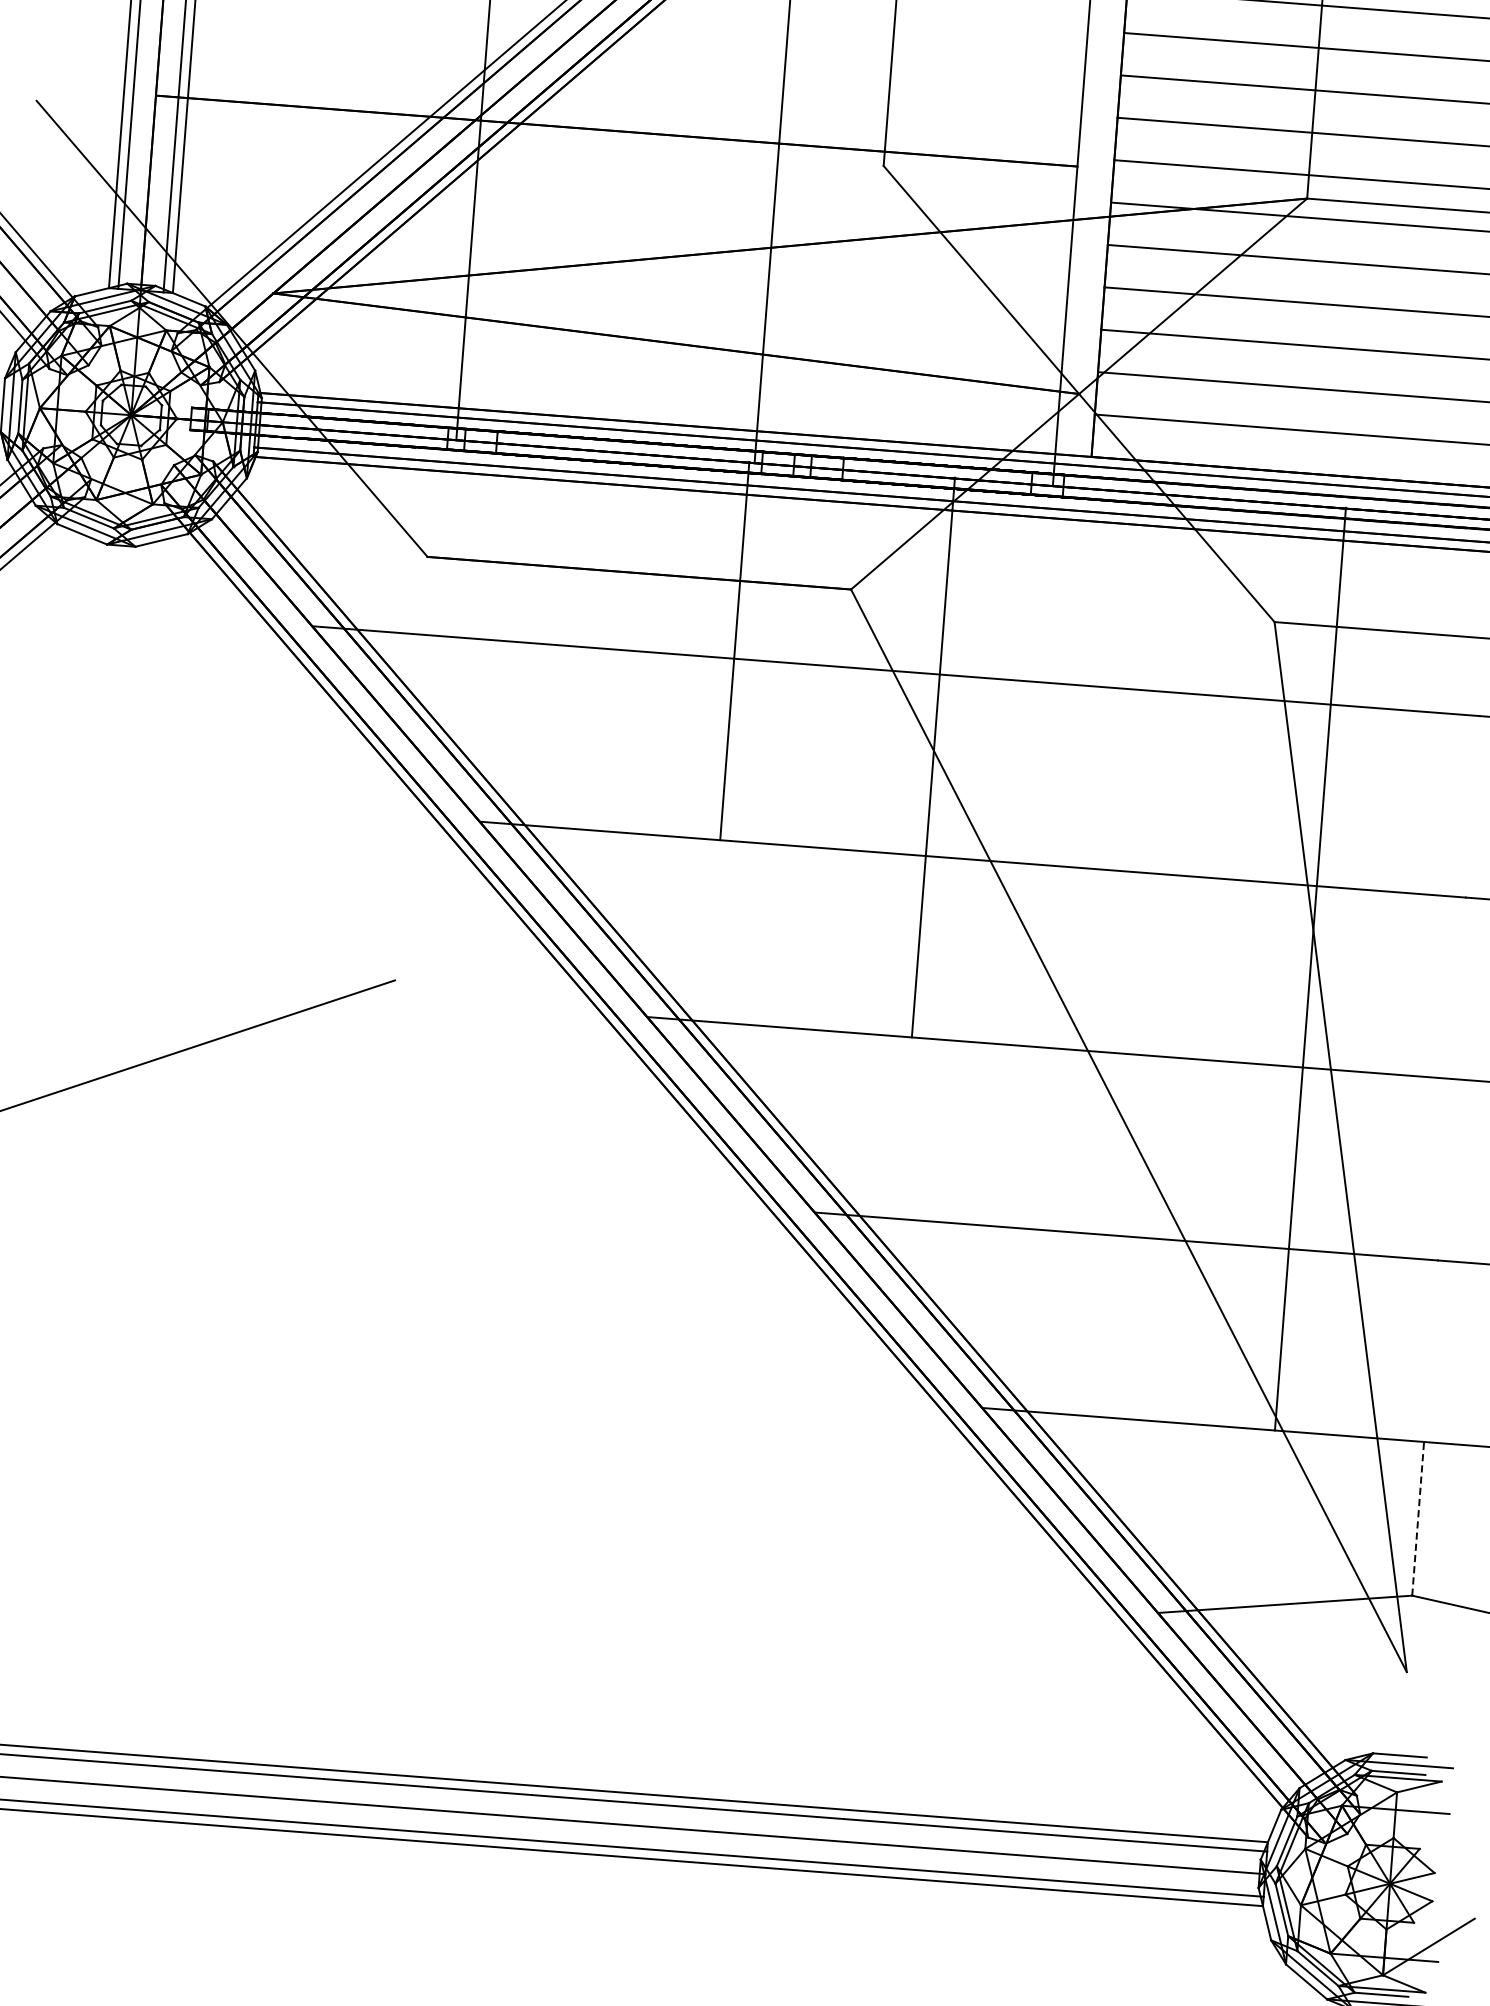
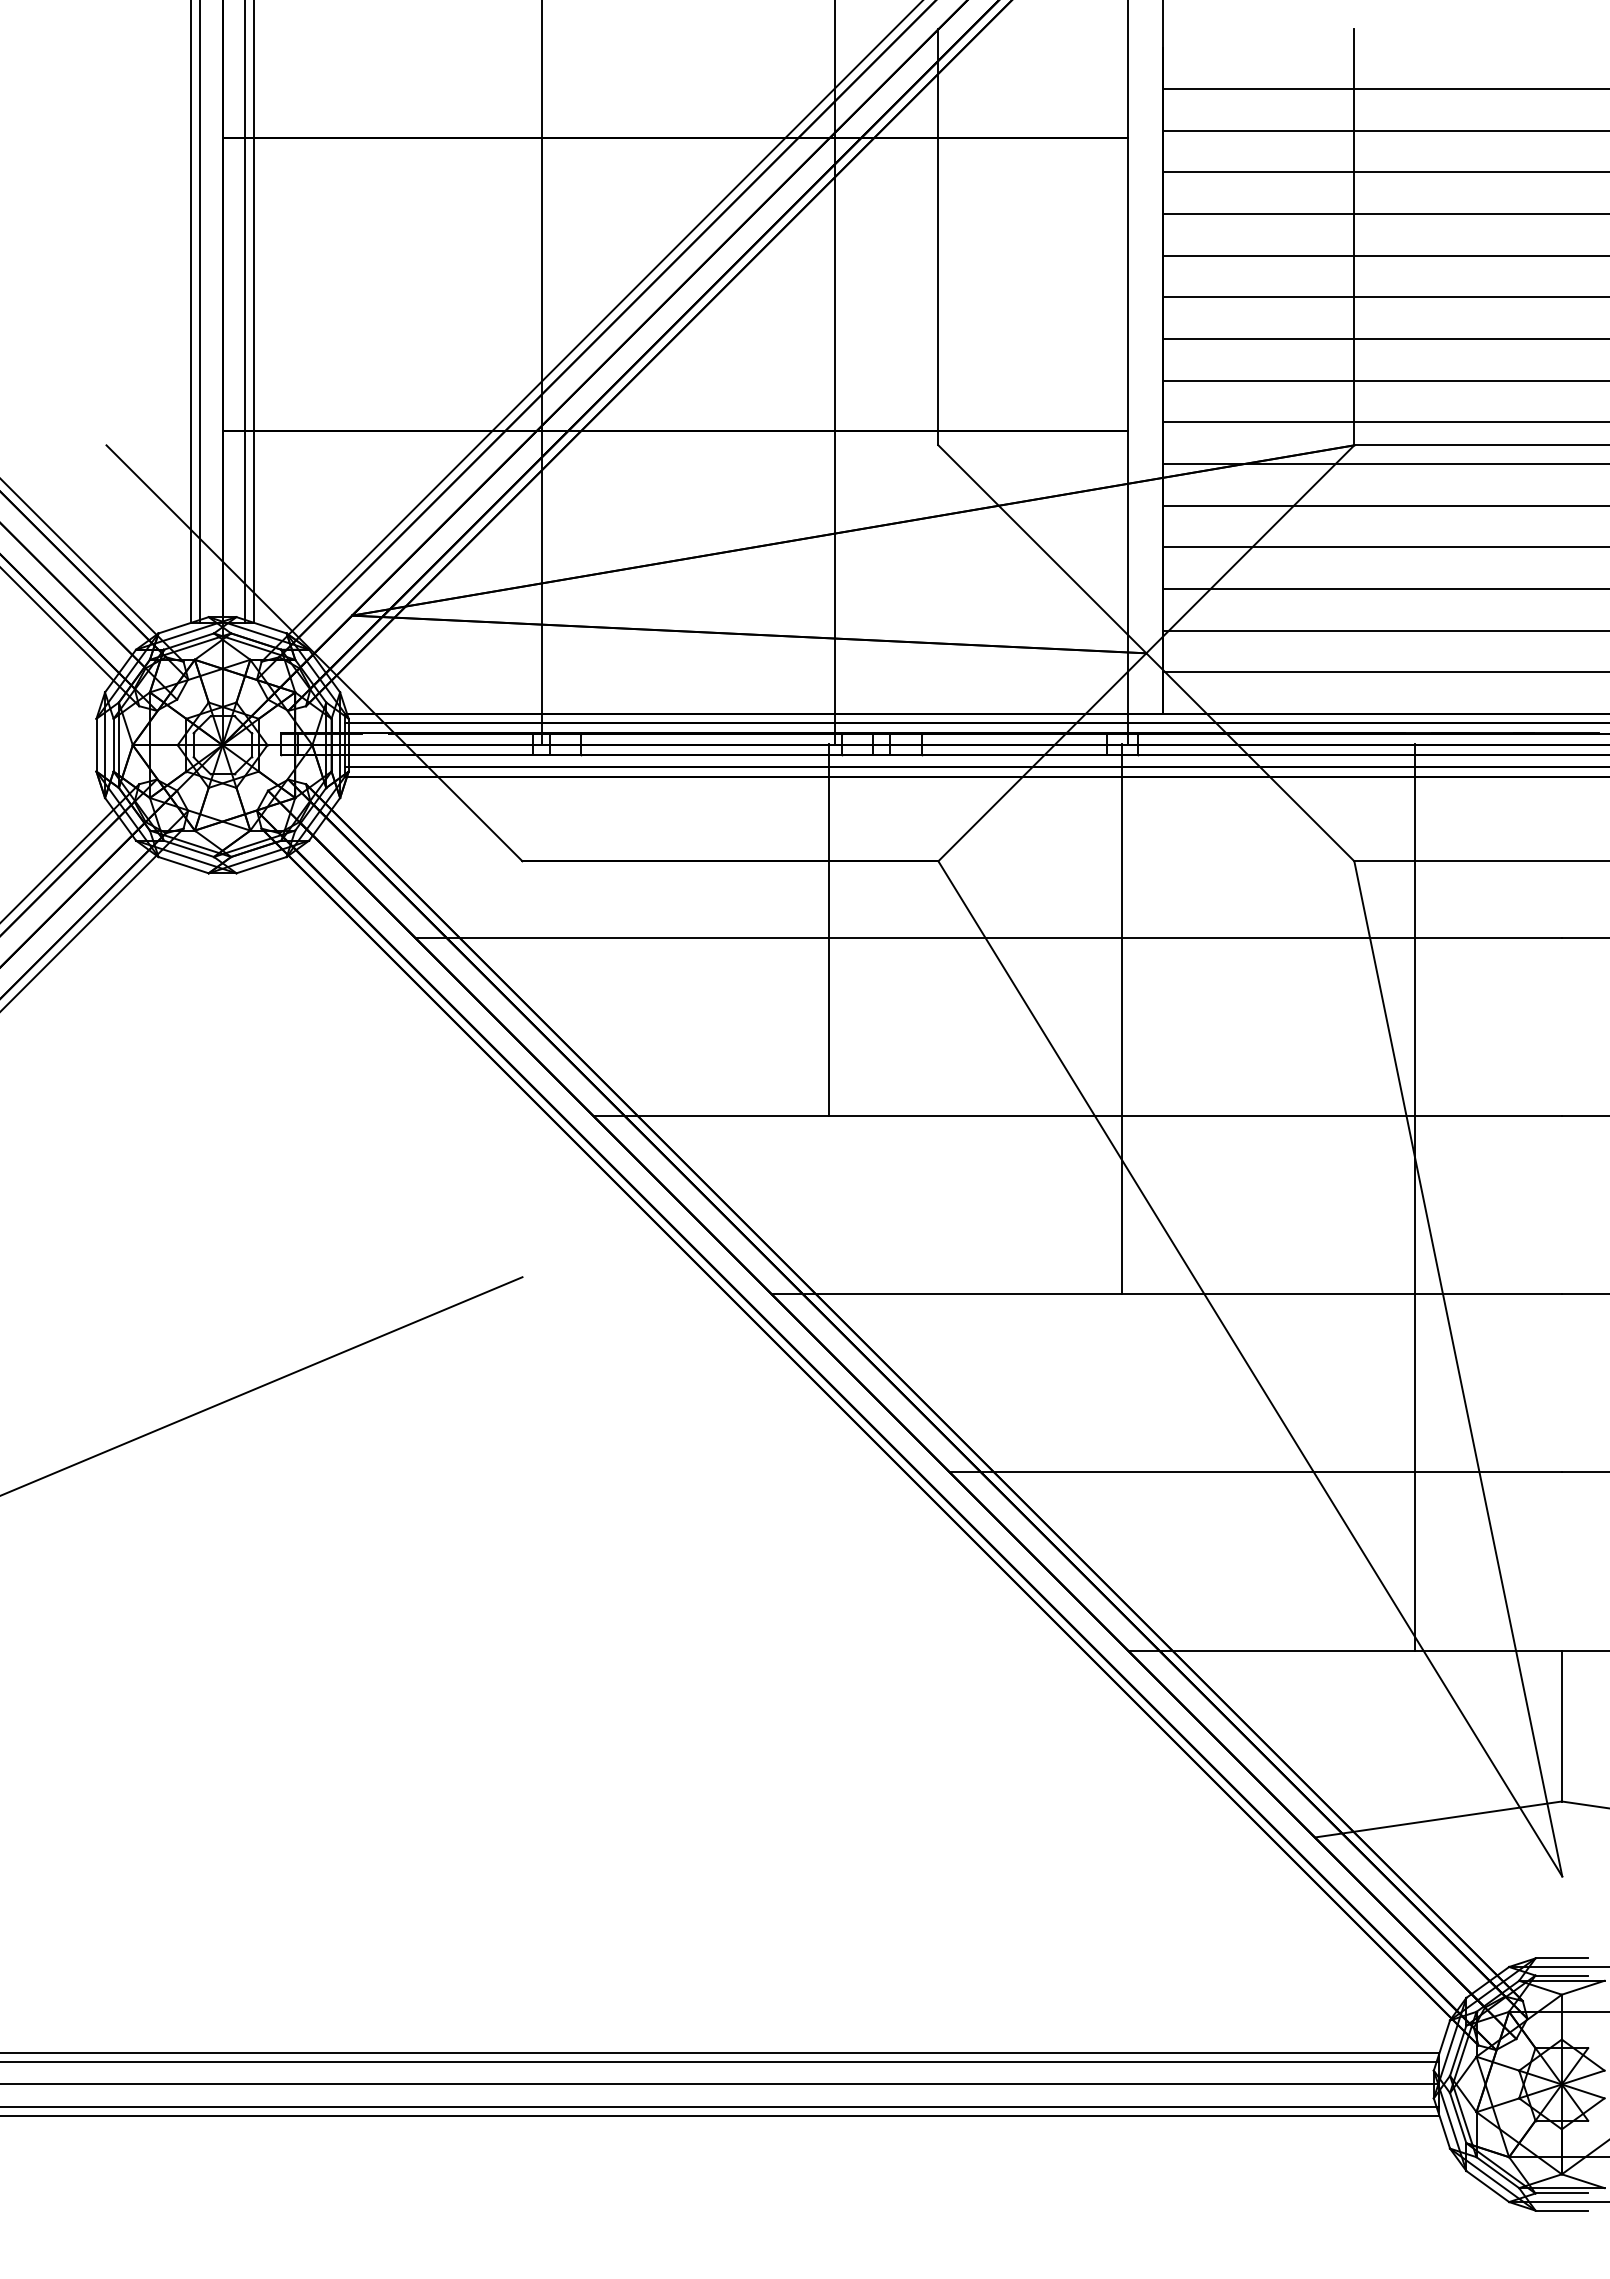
line: (933, 757) -> (1122, 1019), moved
line: (1417, 1518) -> (1561, 1725), dashed -> solid

